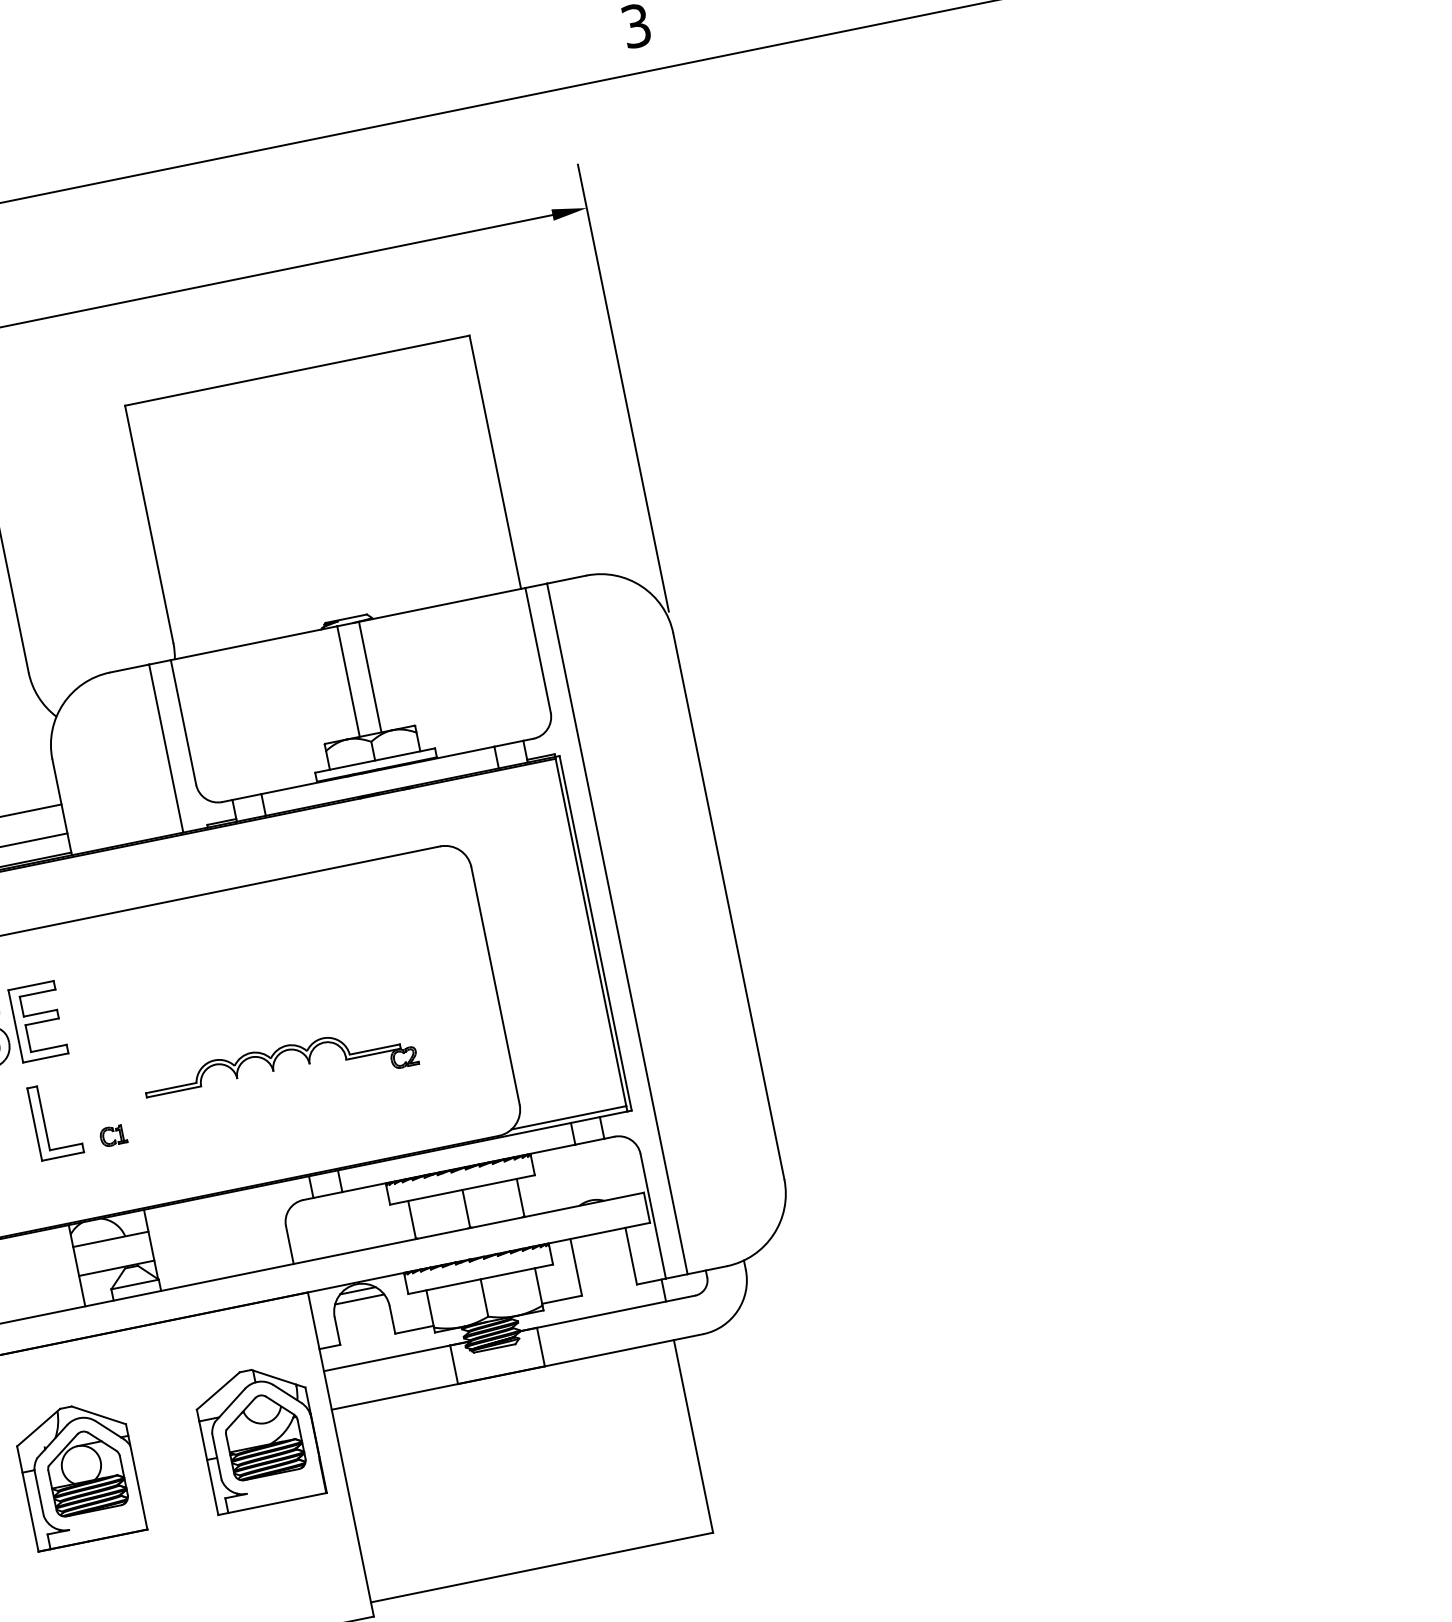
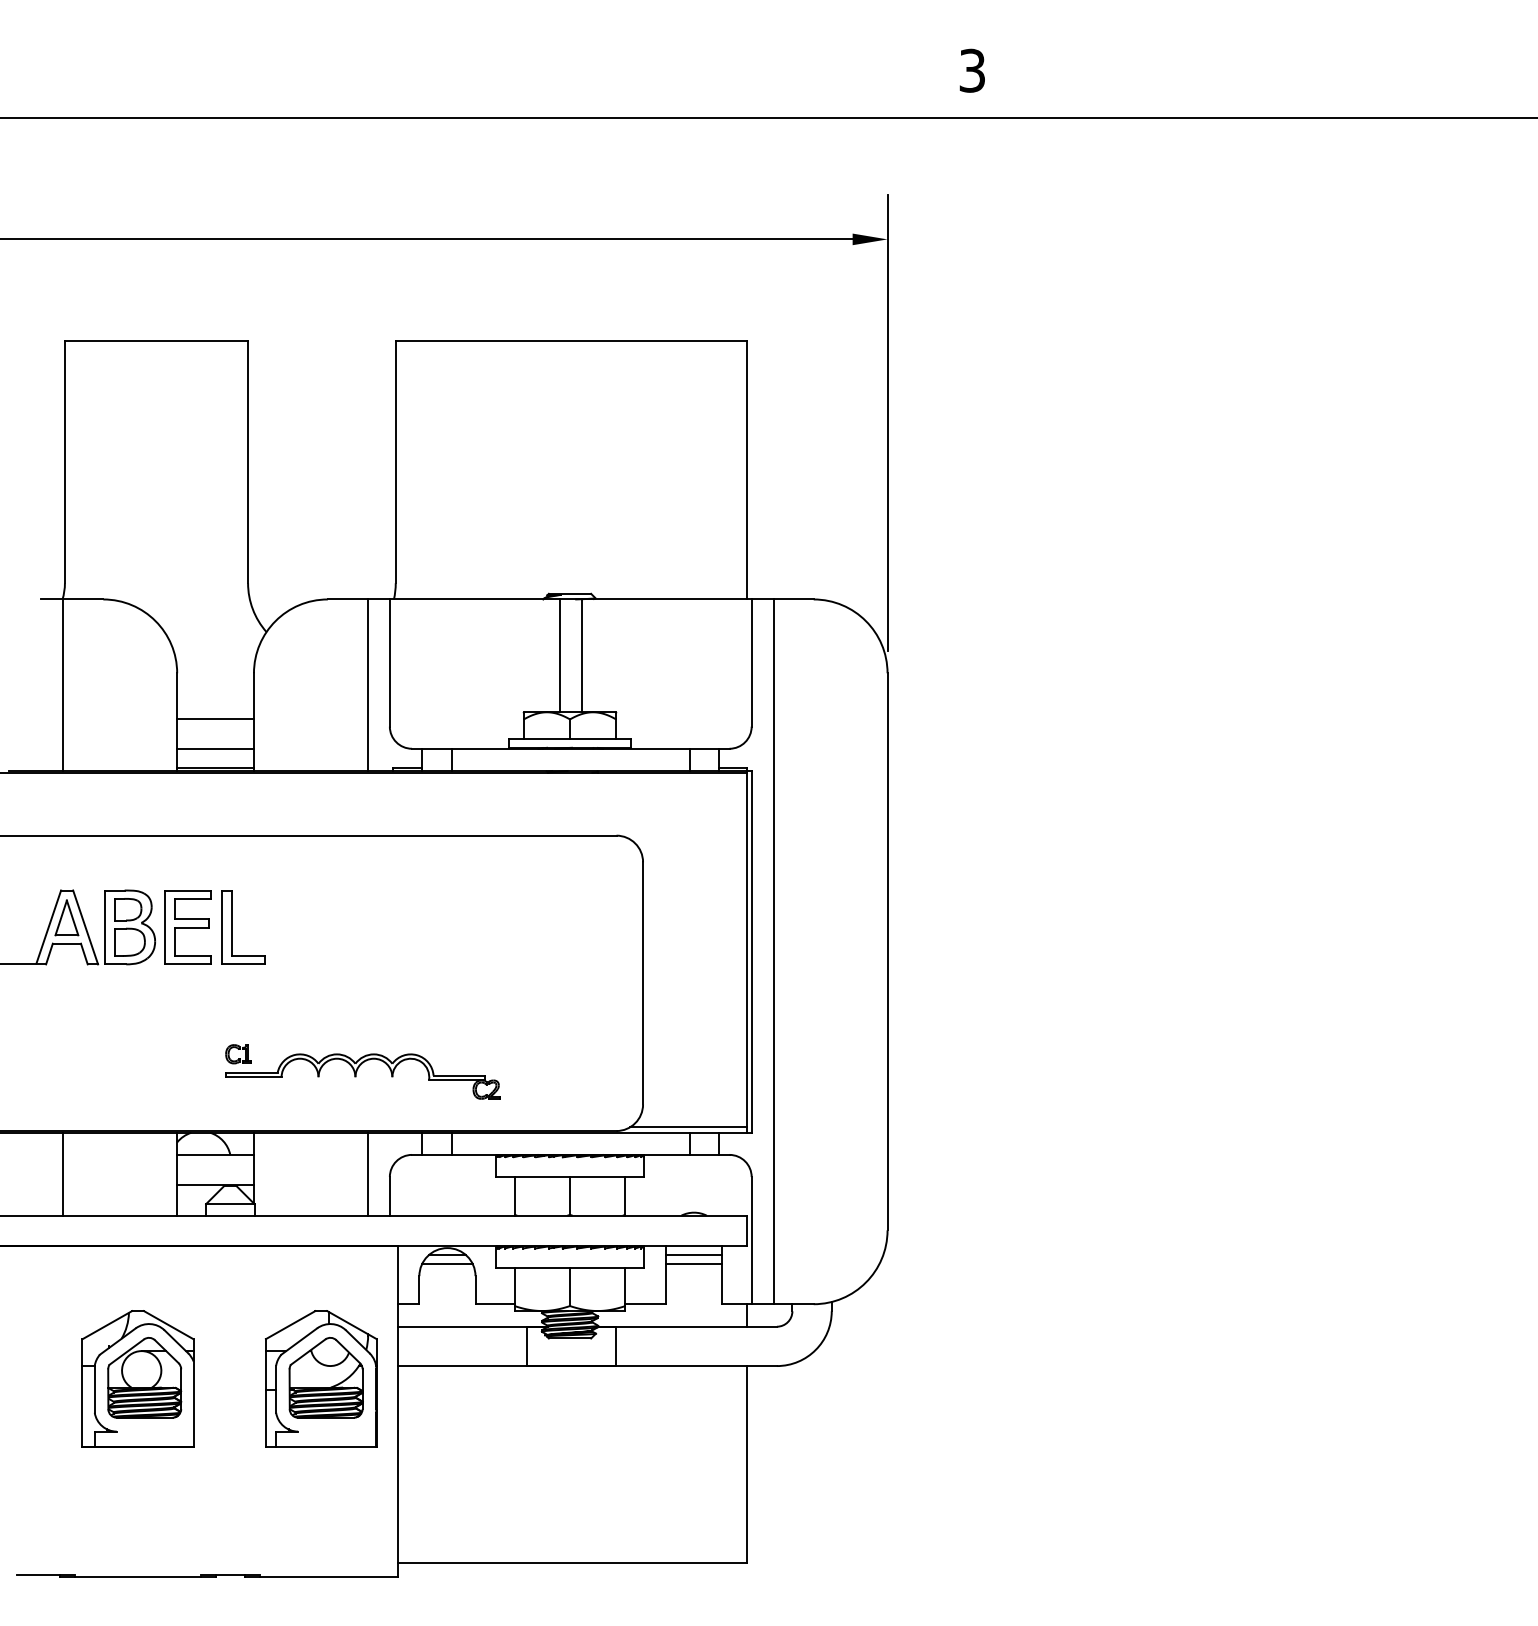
part: (280, 1069) -> (362, 1076), moved
part: (45, 1122) -> (232, 927), moved
line: (263, 1227) -> (367, 1173), added
line: (599, 1241) -> (694, 1254), added
line: (601, 1250) -> (694, 1263), added

